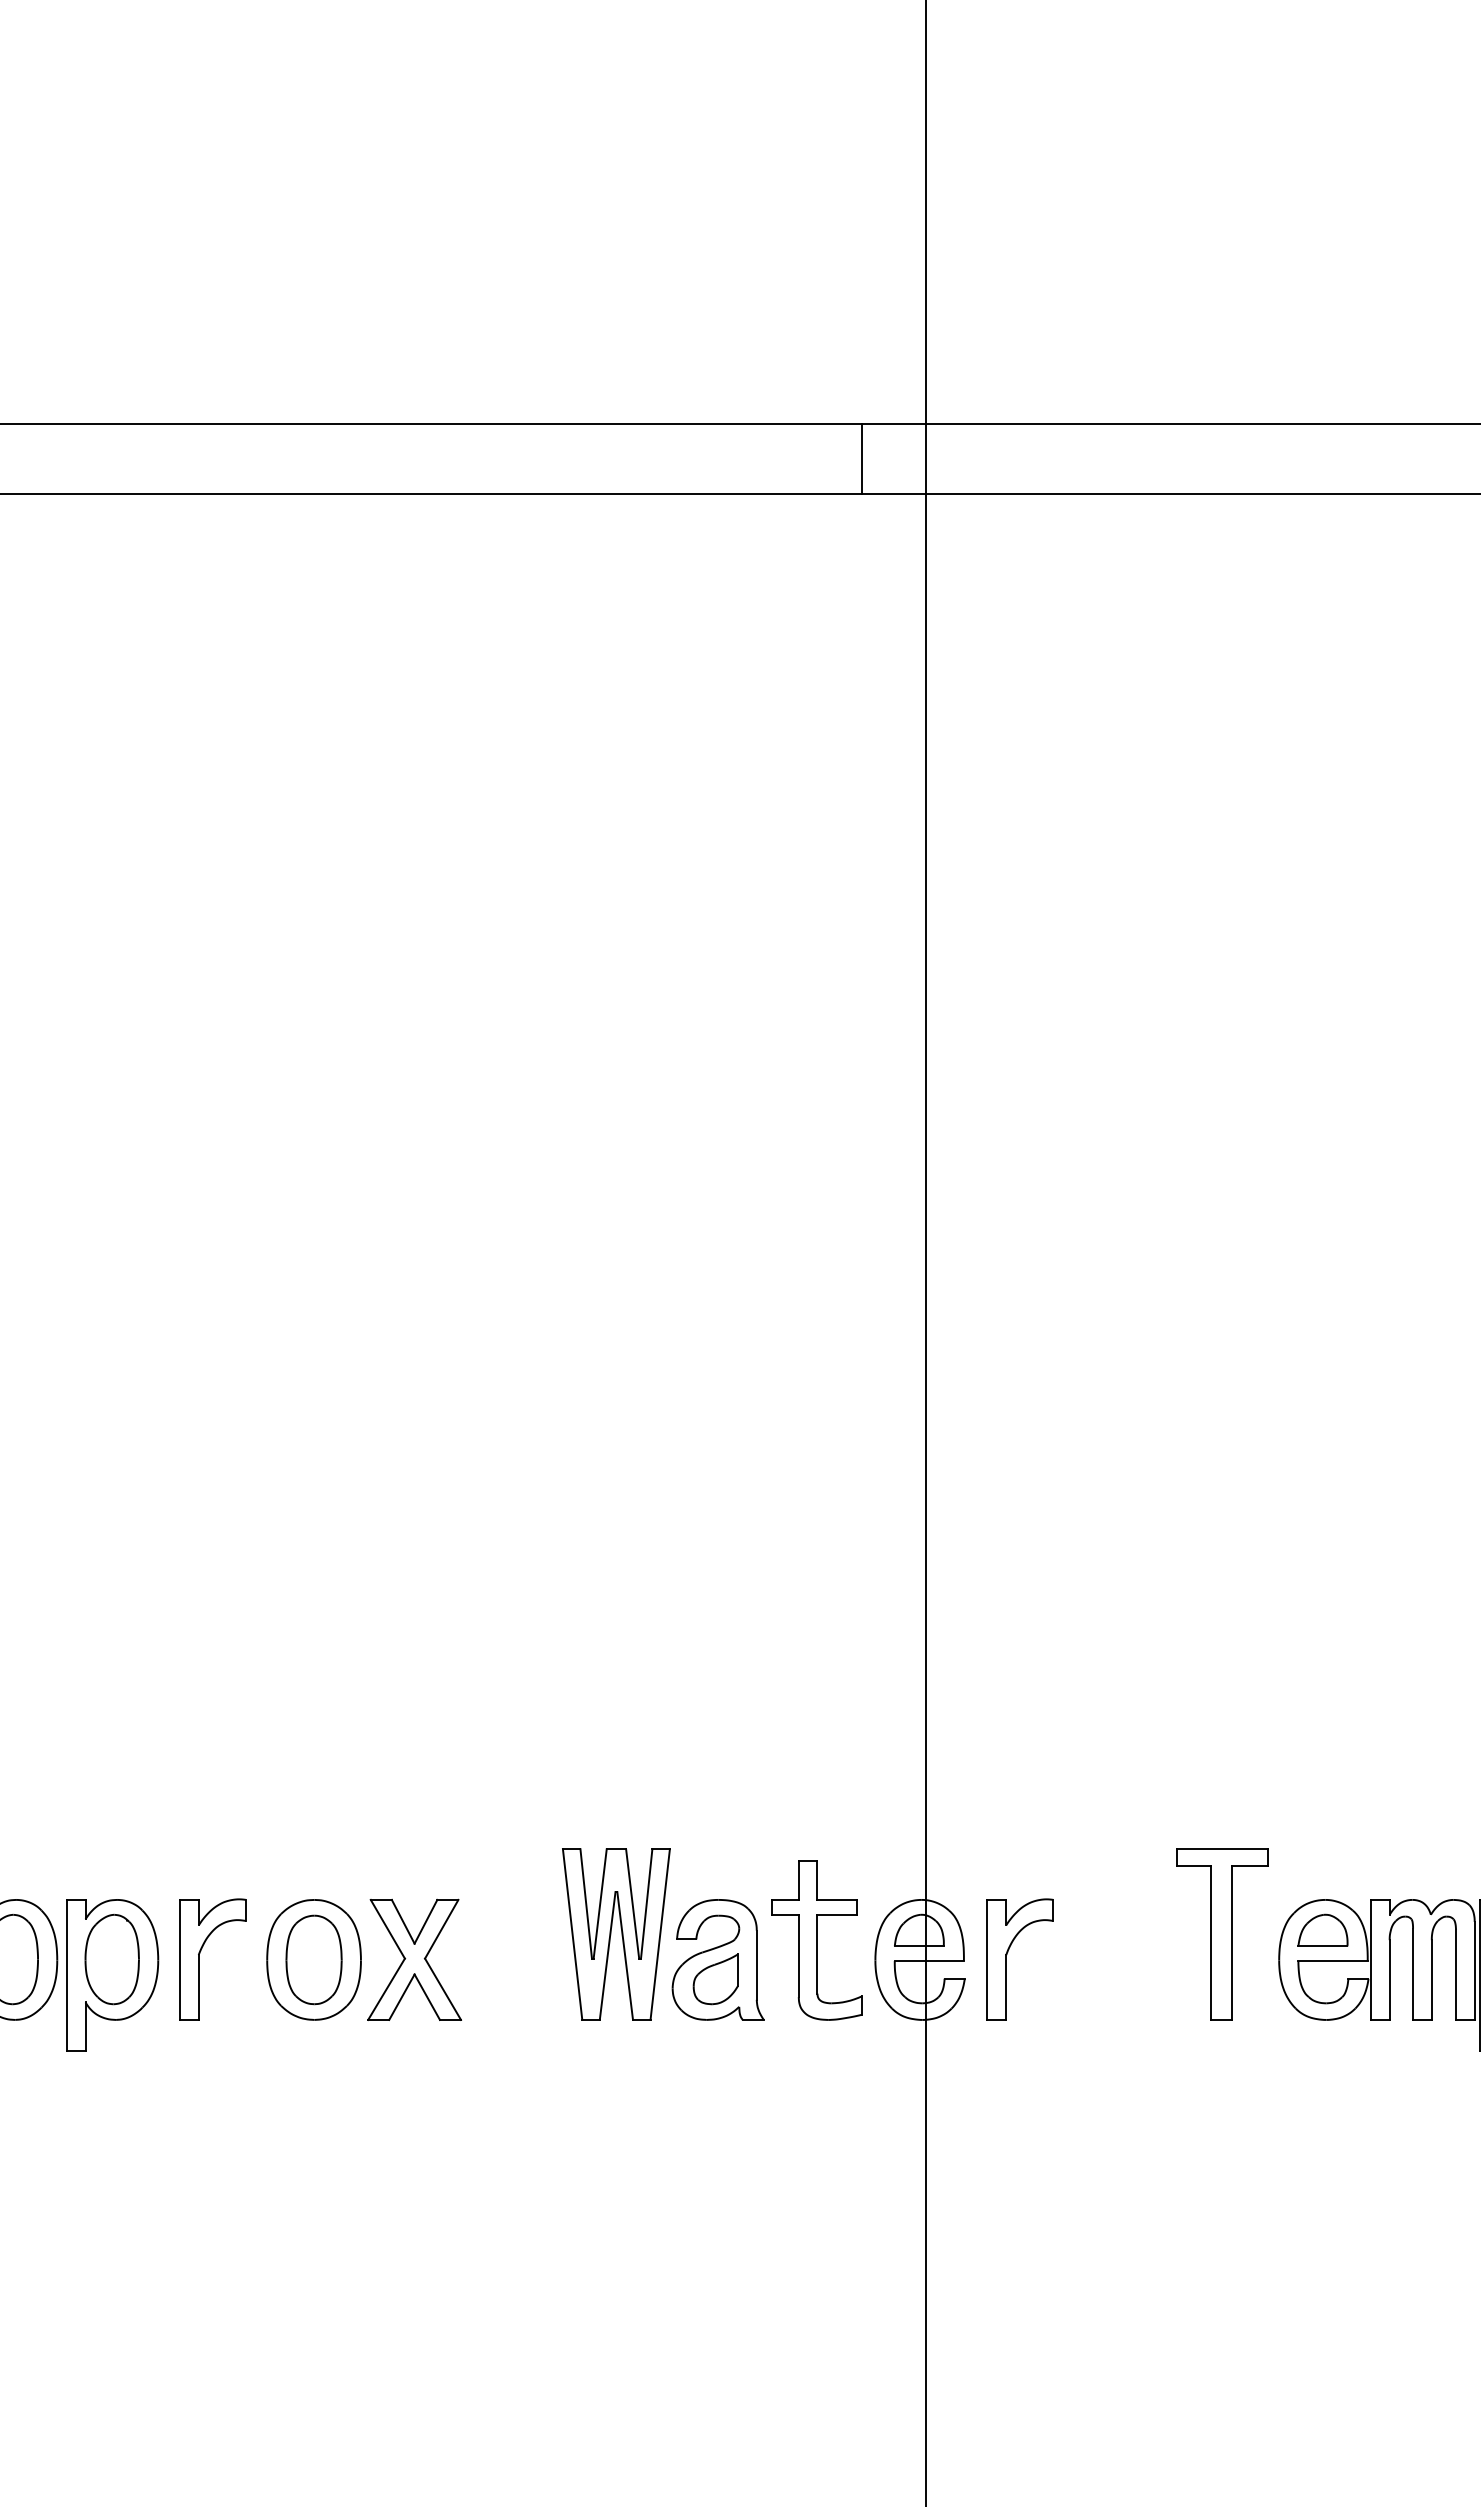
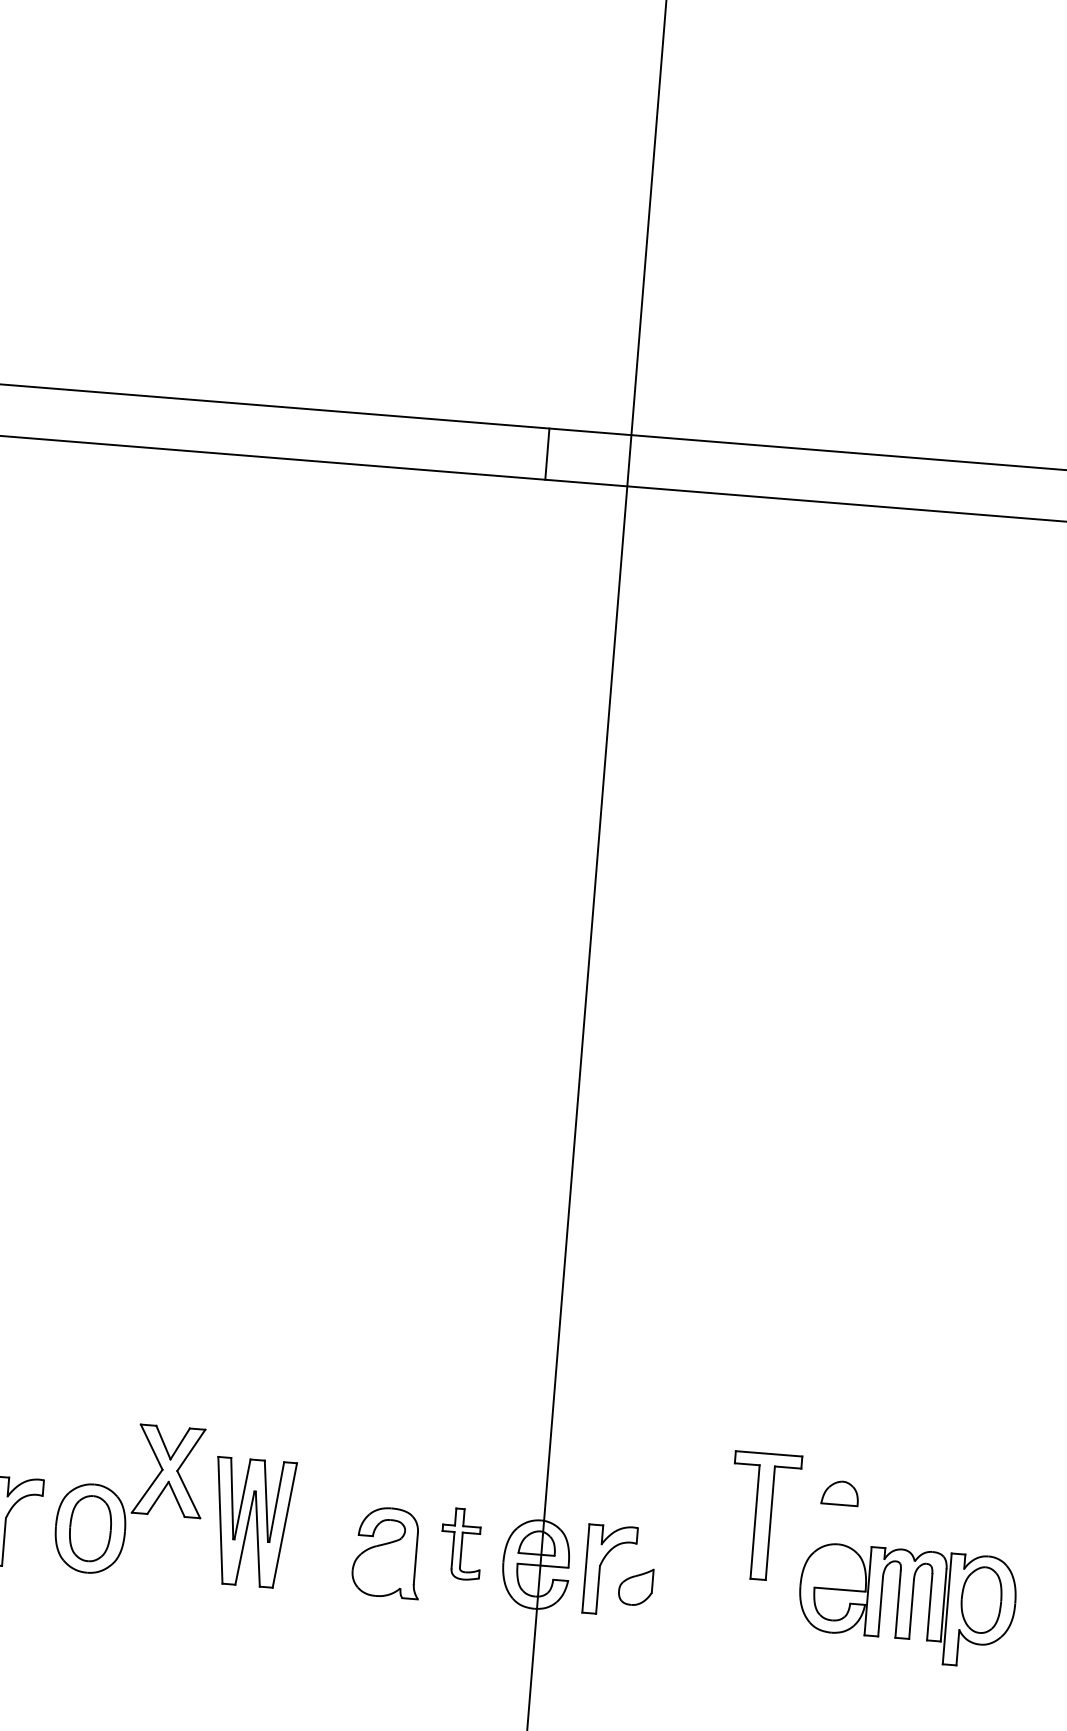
line: (862, 458) -> (547, 453), moved
part: (1322, 1929) -> (840, 1492), moved
part: (616, 1934) -> (252, 1522), moved
part: (1222, 1934) -> (764, 1516), moved
part: (816, 1940) -> (461, 1544), size x0.6
part: (414, 1959) -> (169, 1470), moved
part: (715, 1979) -> (635, 1586), moved

